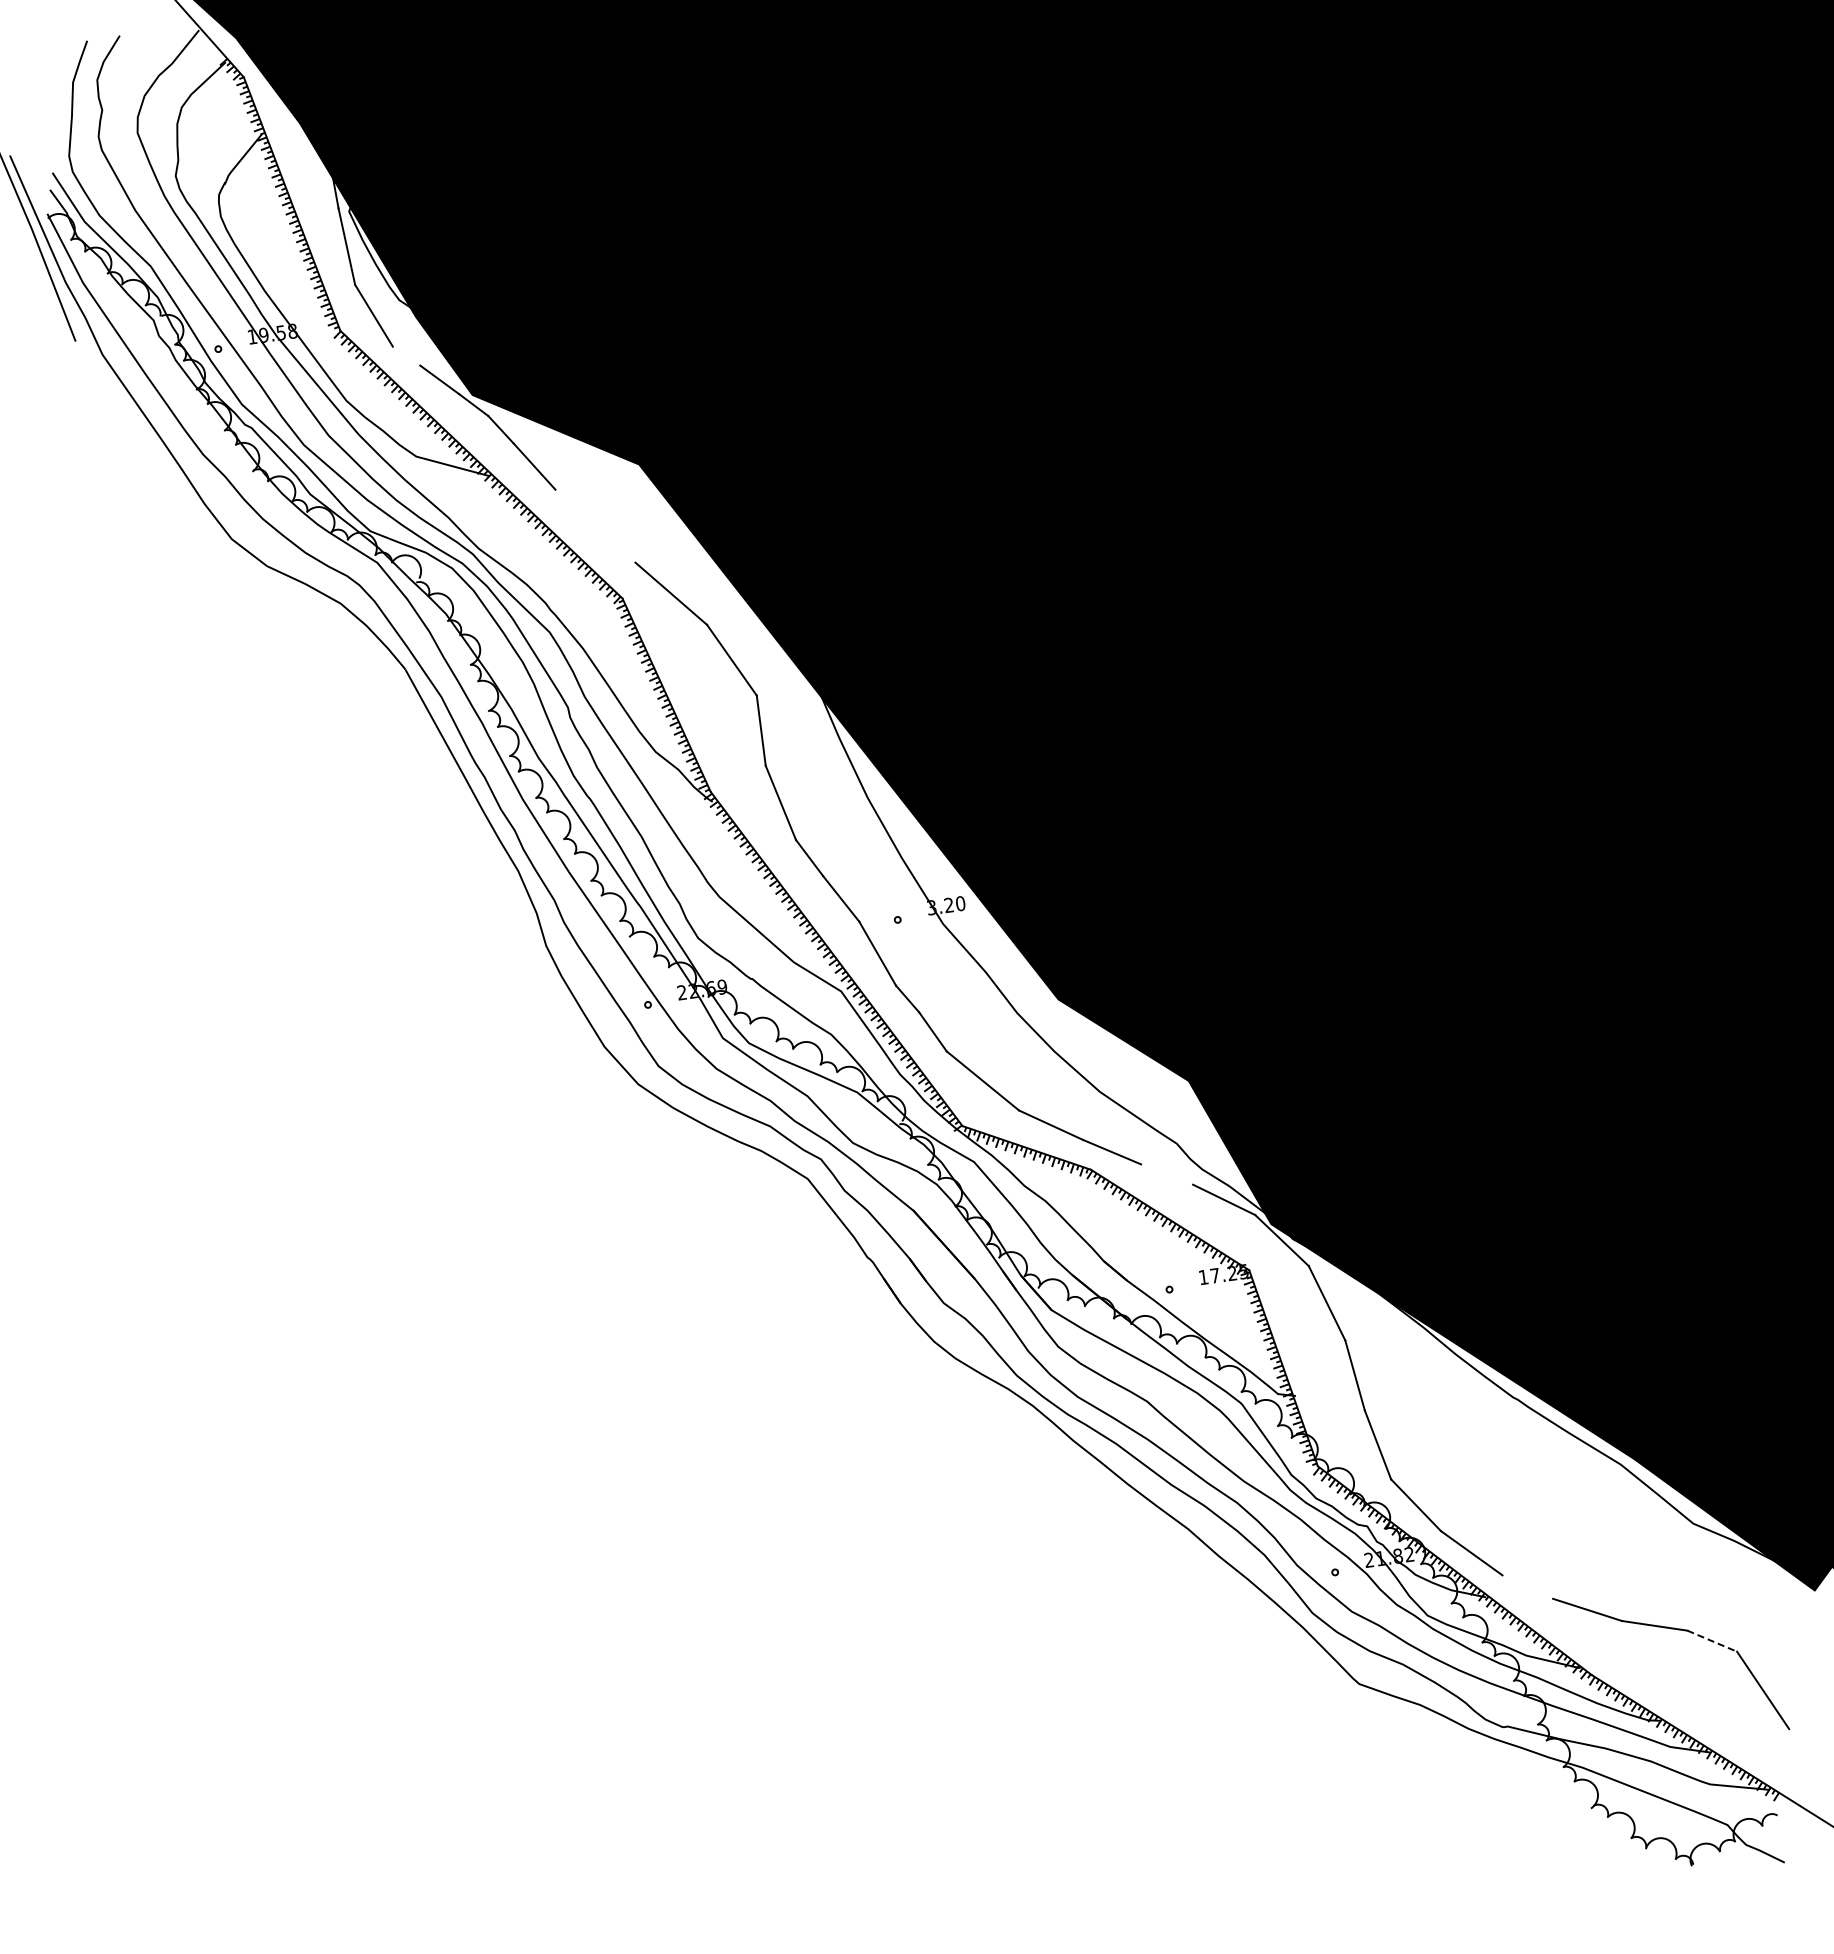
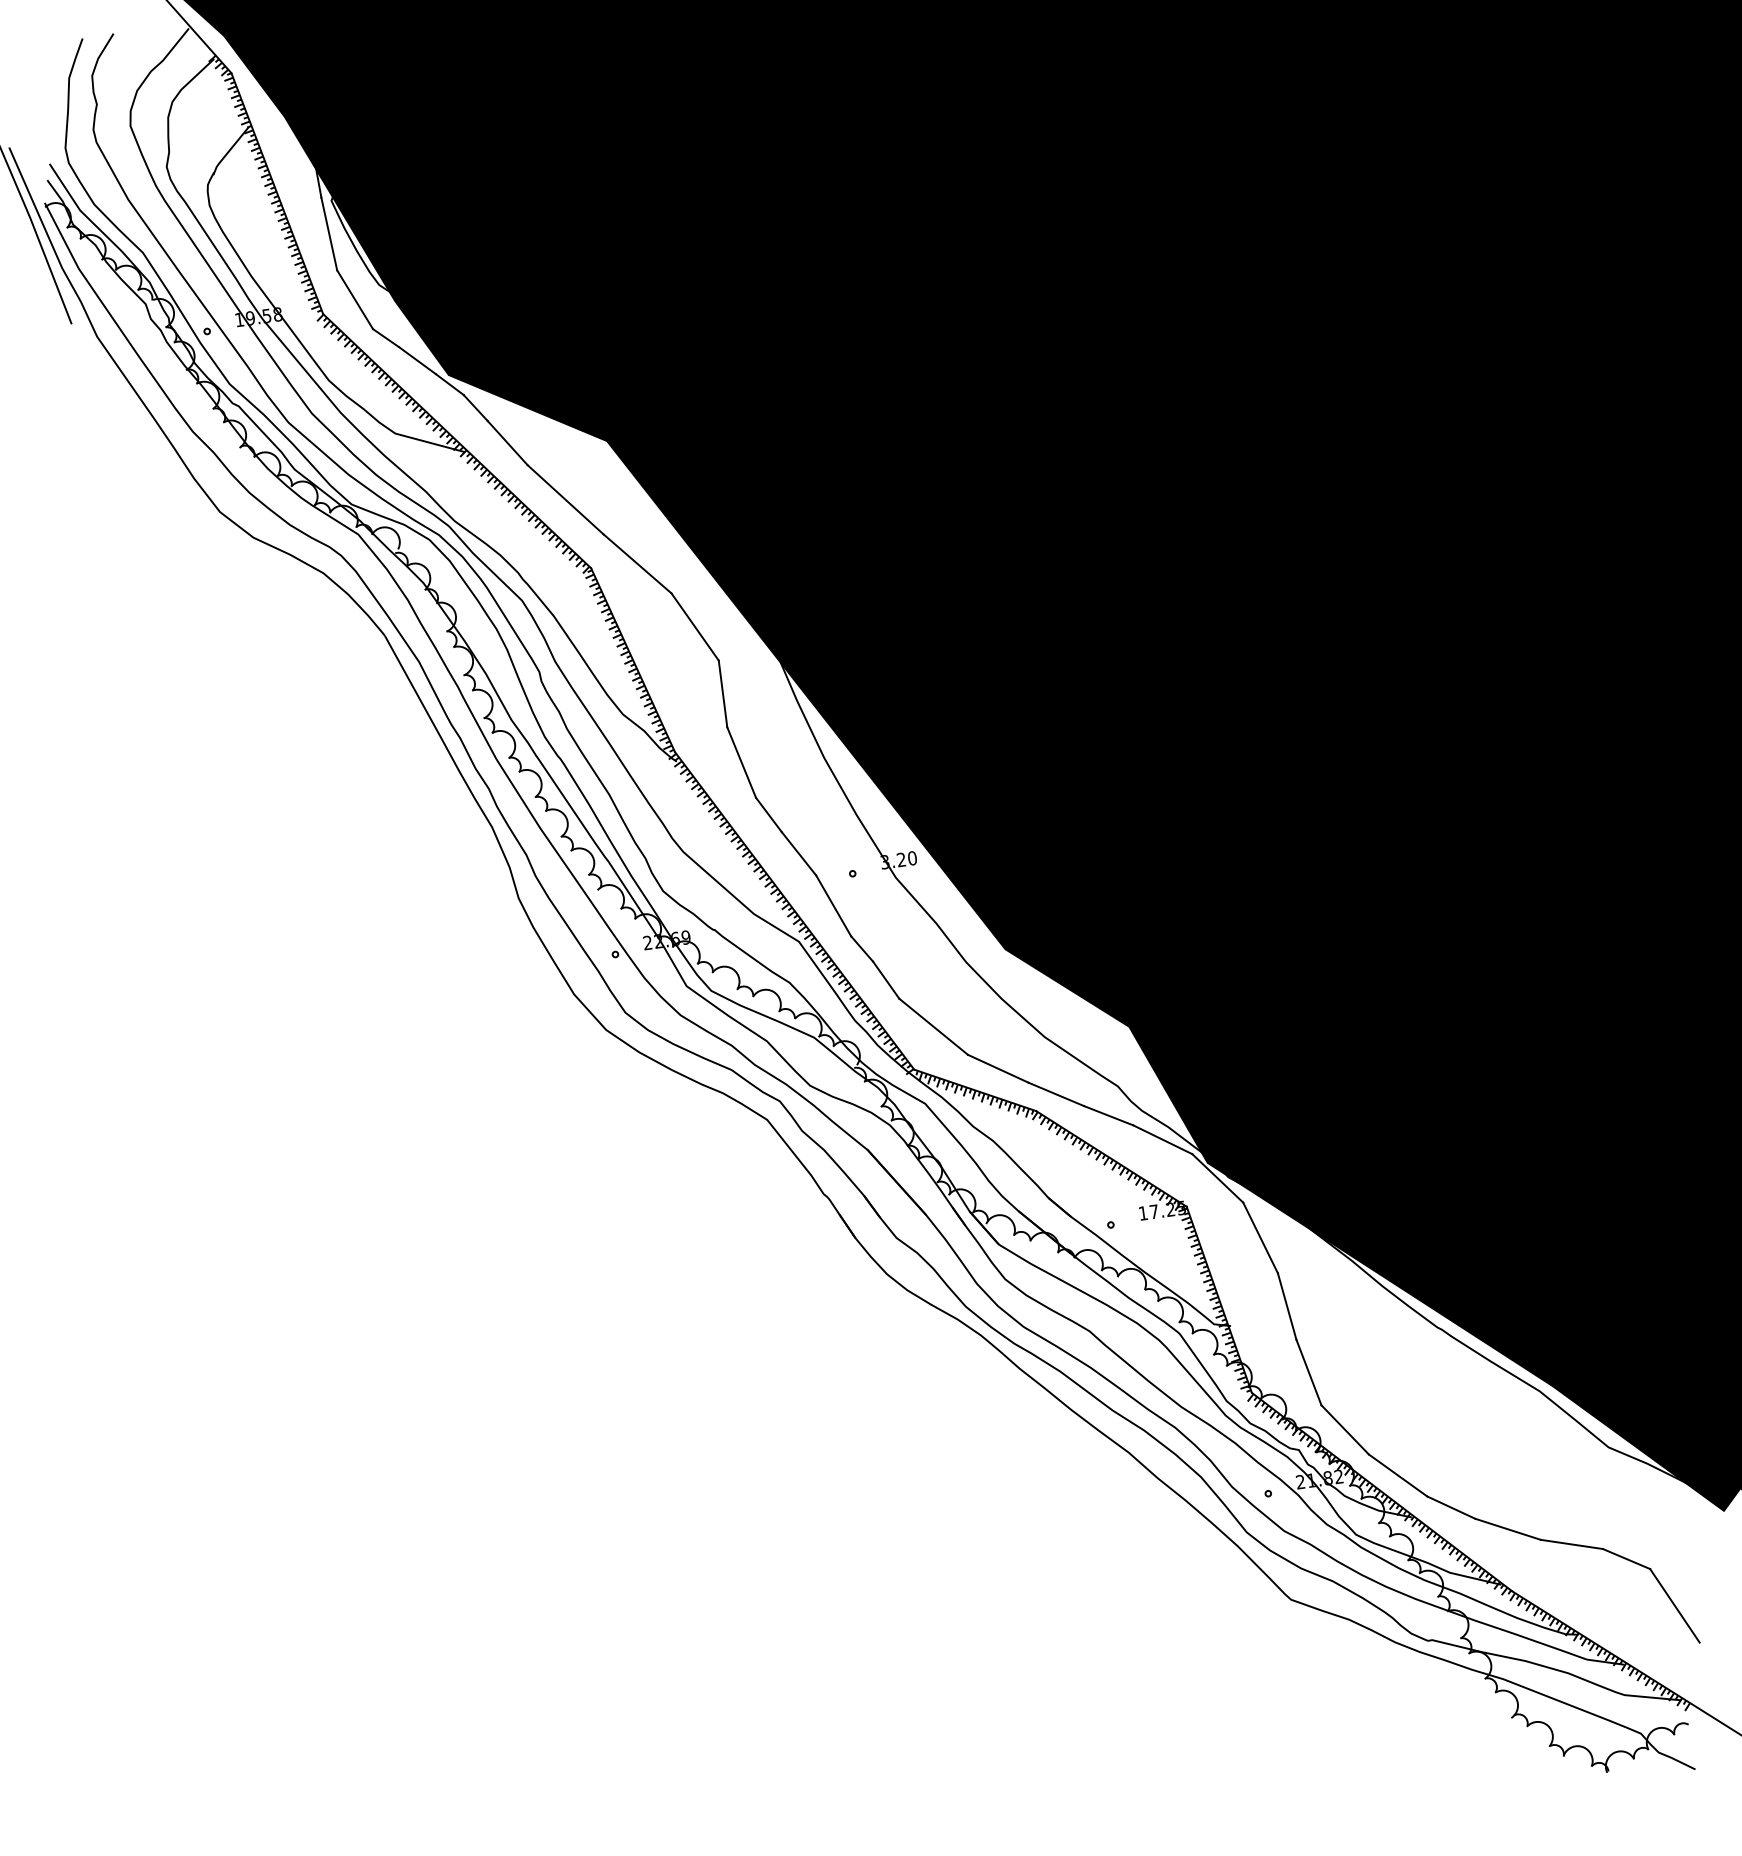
line: (406, 355) -> (385, 337), added
line: (595, 525) -> (565, 499), added
line: (1167, 1174) -> (1109, 1115), added
line: (1527, 1586) -> (1451, 1507), added
line: (1712, 1641) -> (1626, 1559), dashed -> solid

